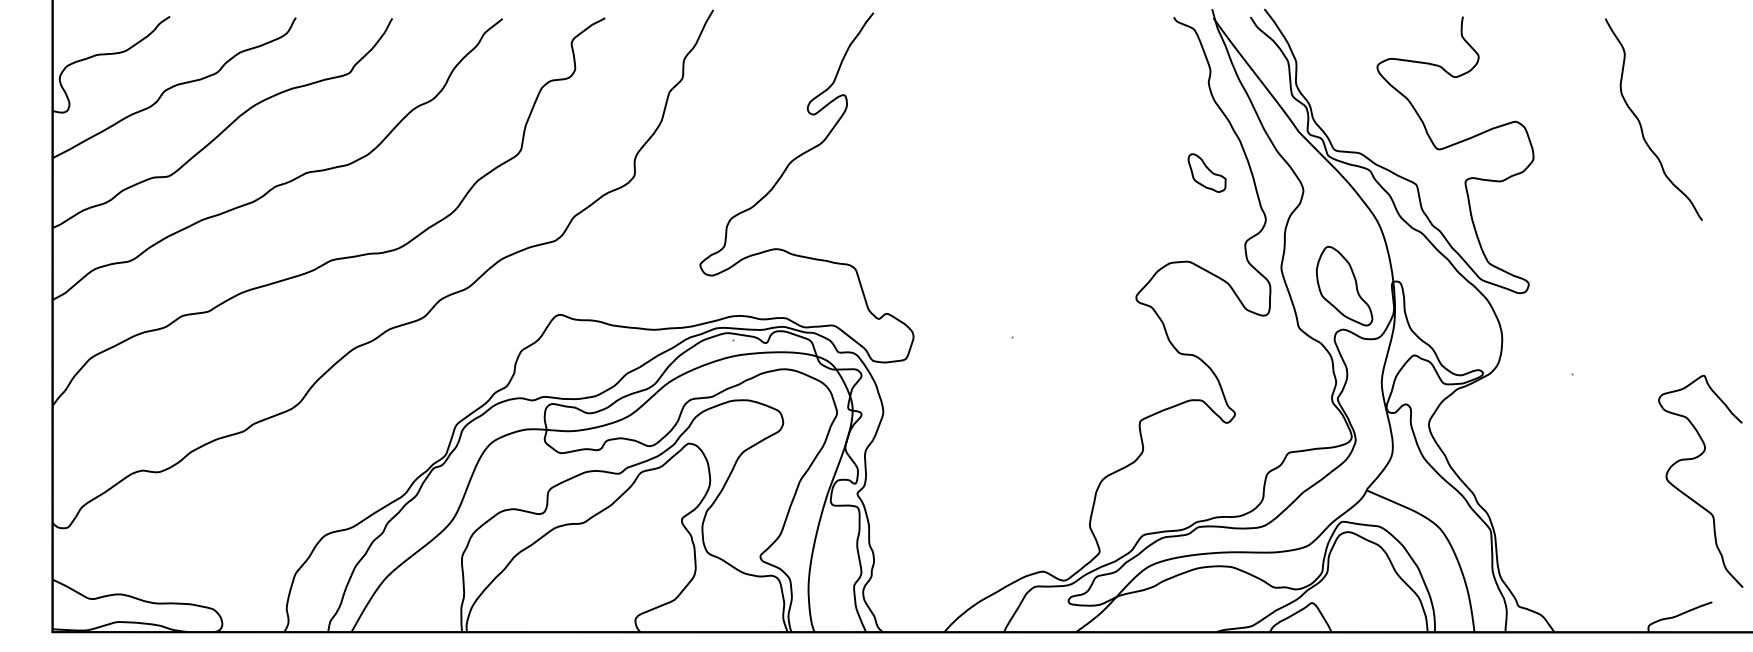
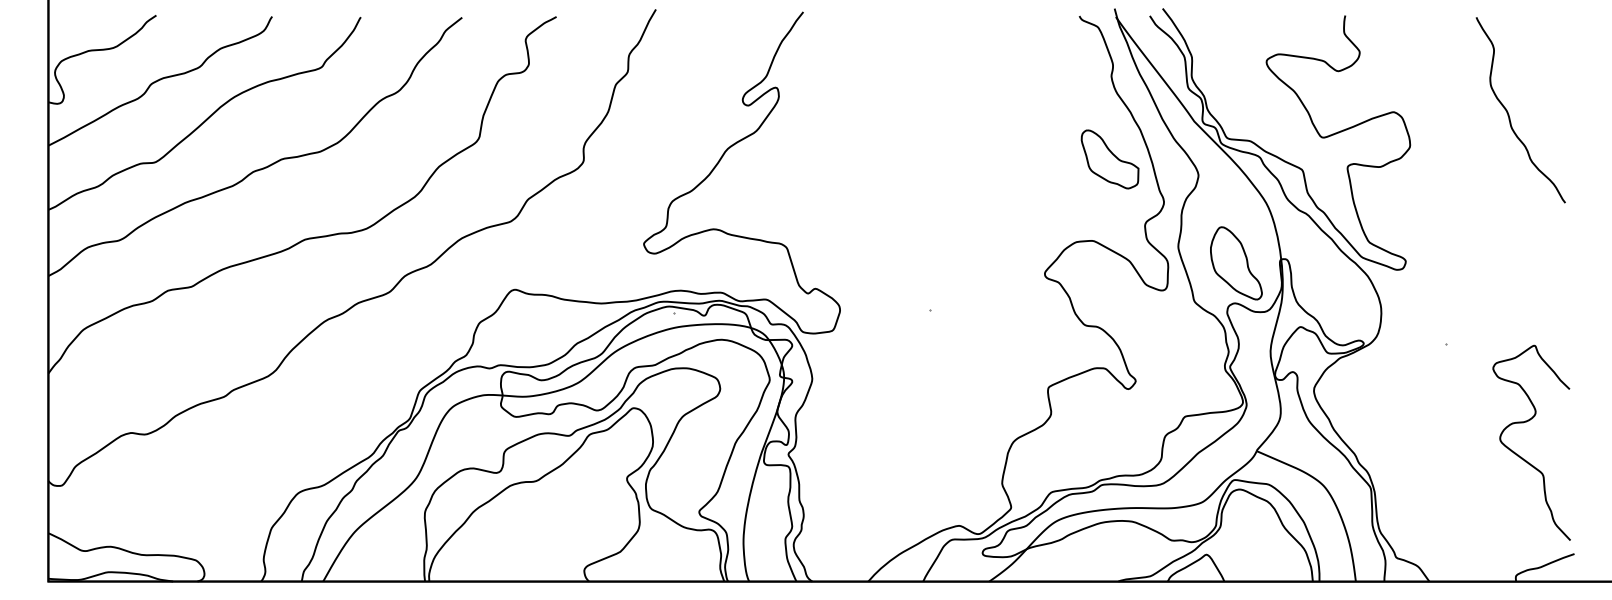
part: (1206, 172) -> (1109, 158), size x1.67
curve: (1688, 495) -> (1520, 455), moved

